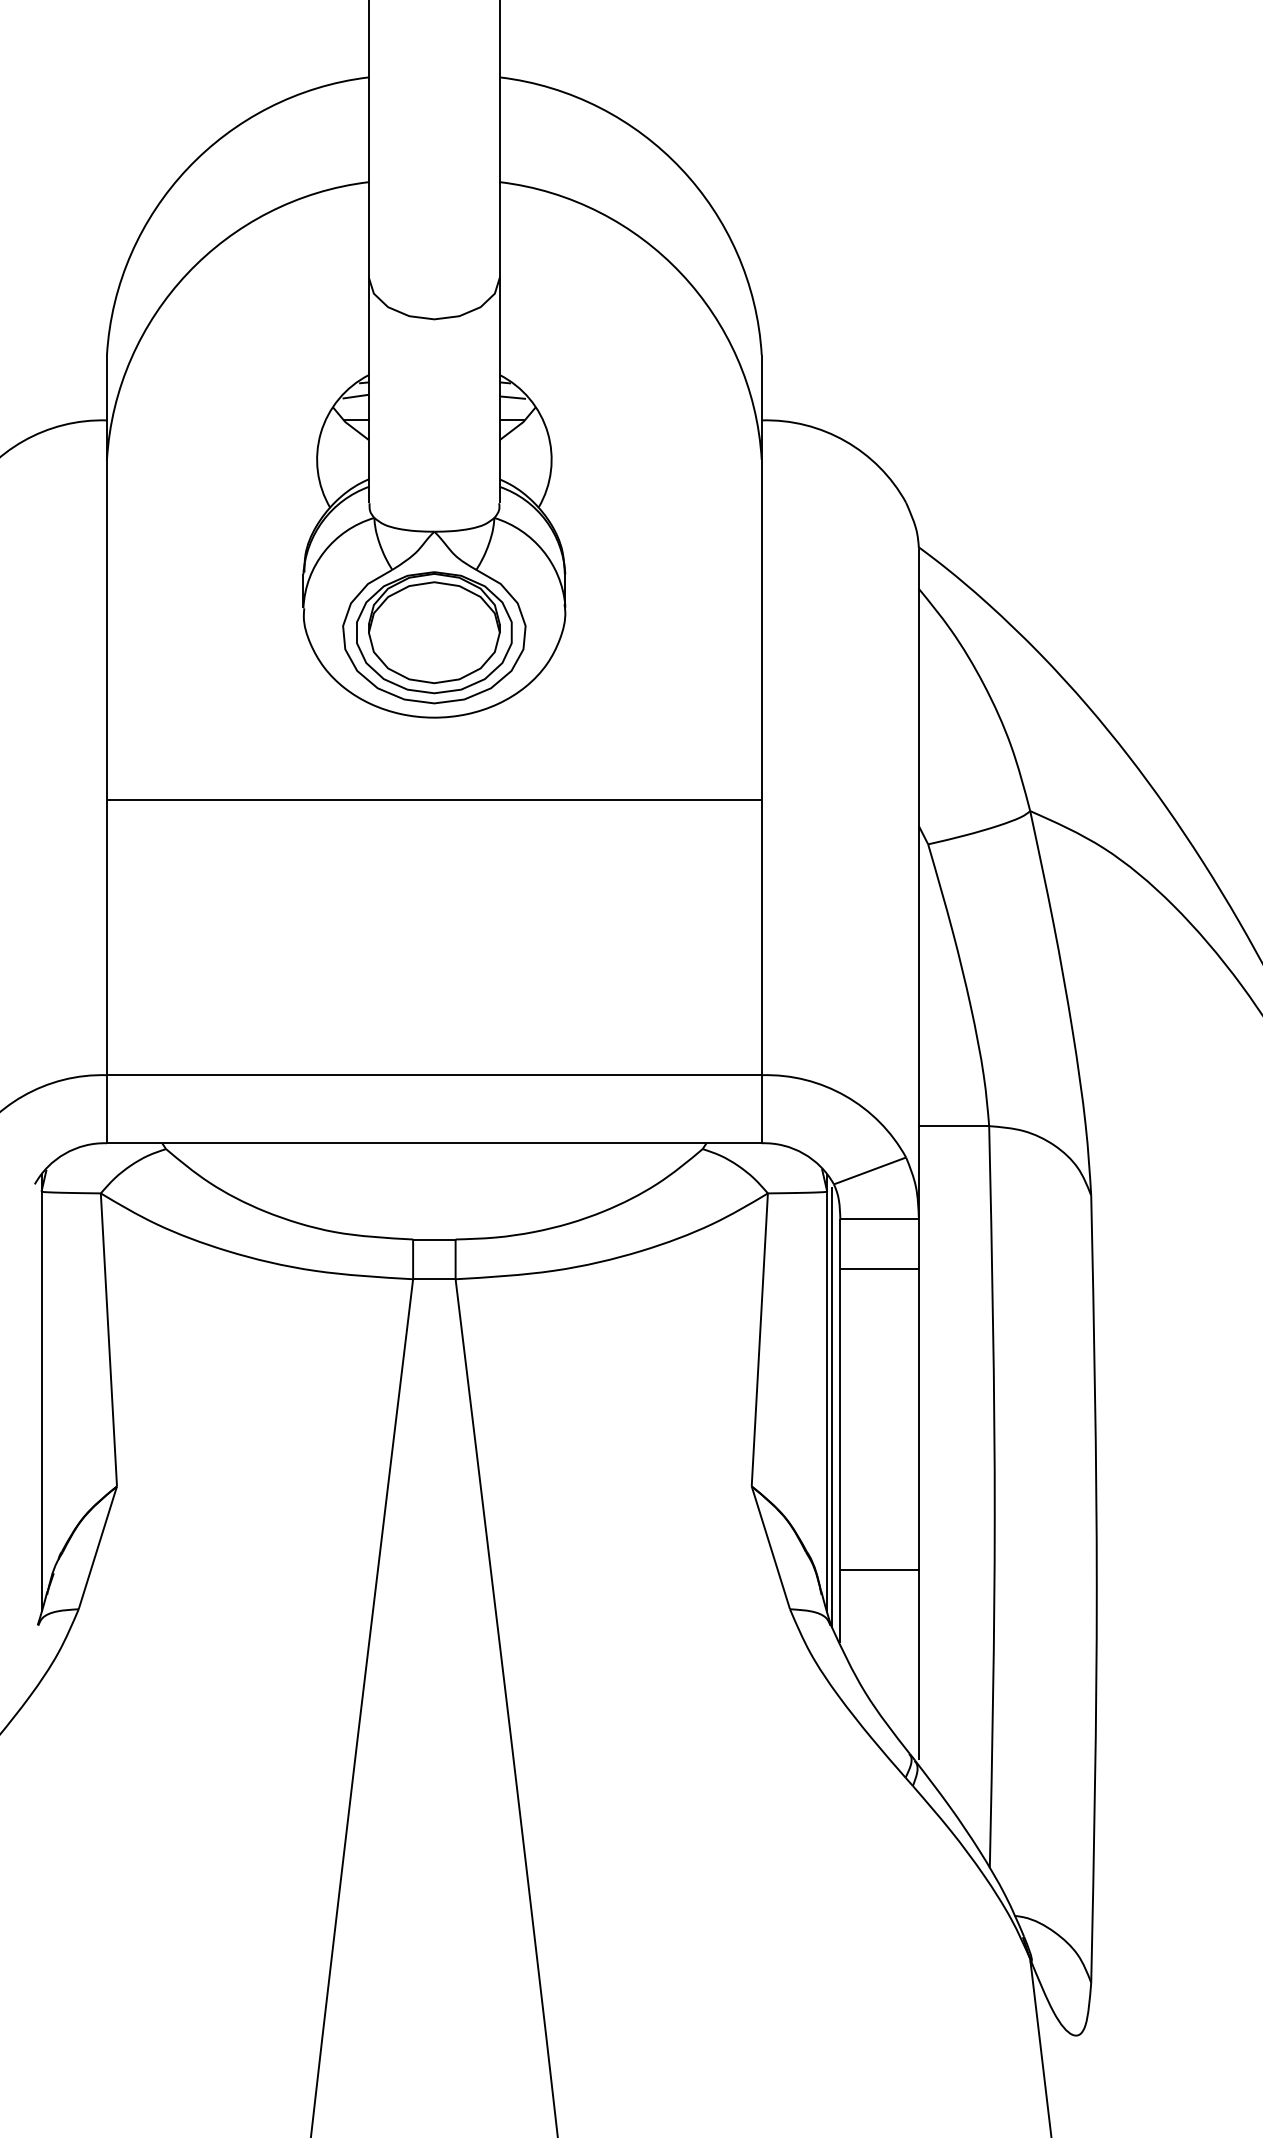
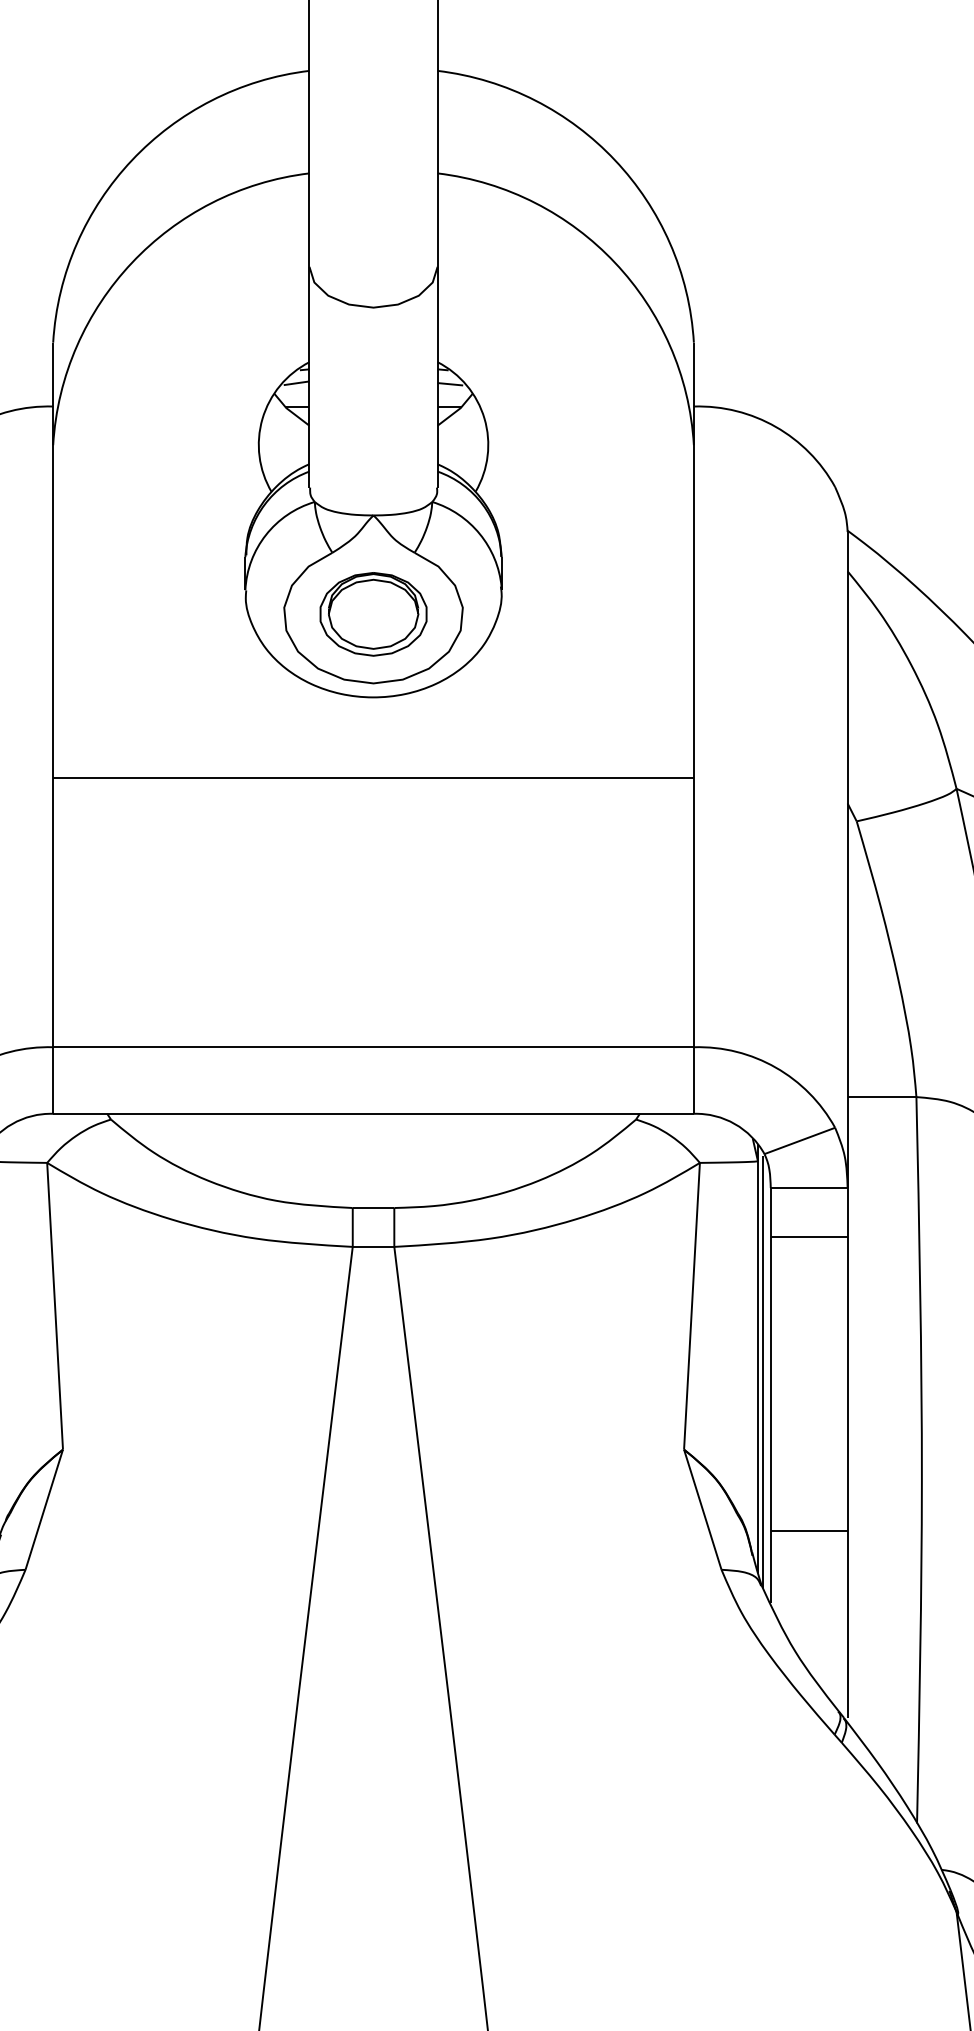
part: (434, 632) -> (373, 614), size x0.7

